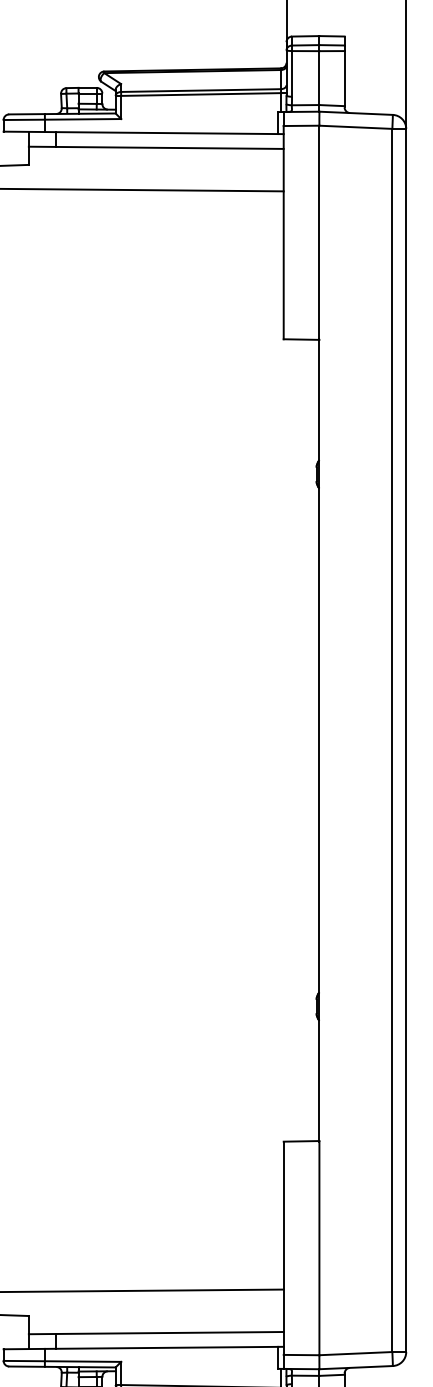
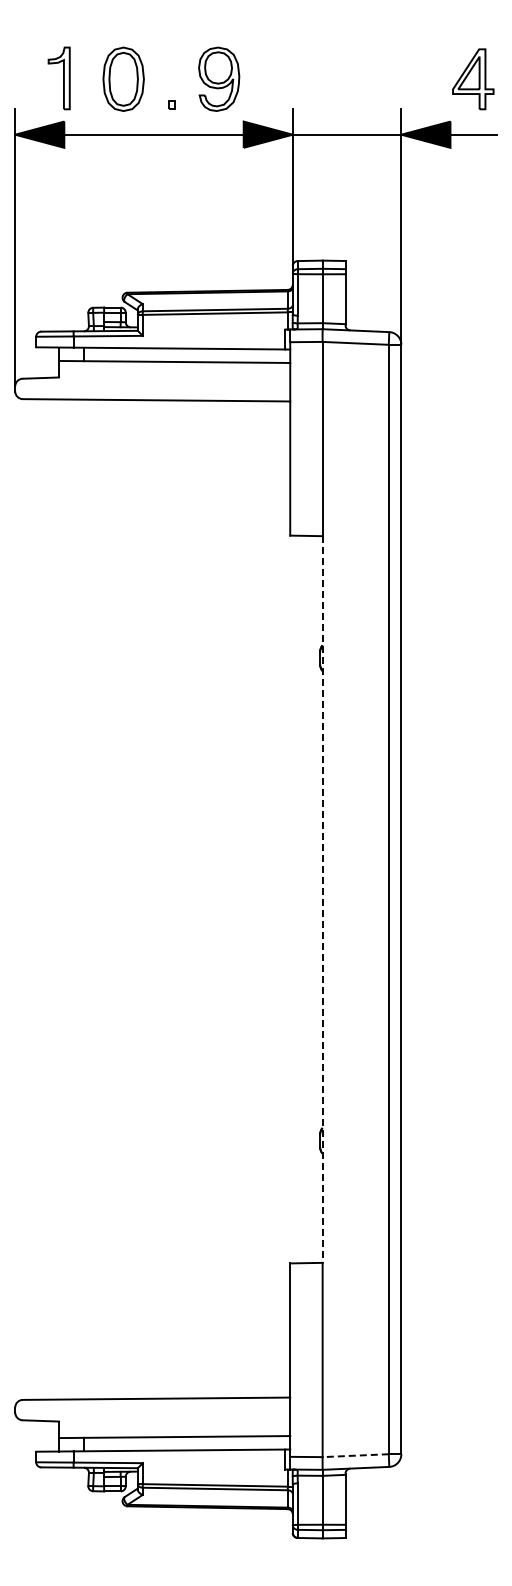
line: (319, 741) -> (322, 900), solid -> dashed
line: (355, 1353) -> (355, 1455), solid -> dashed

